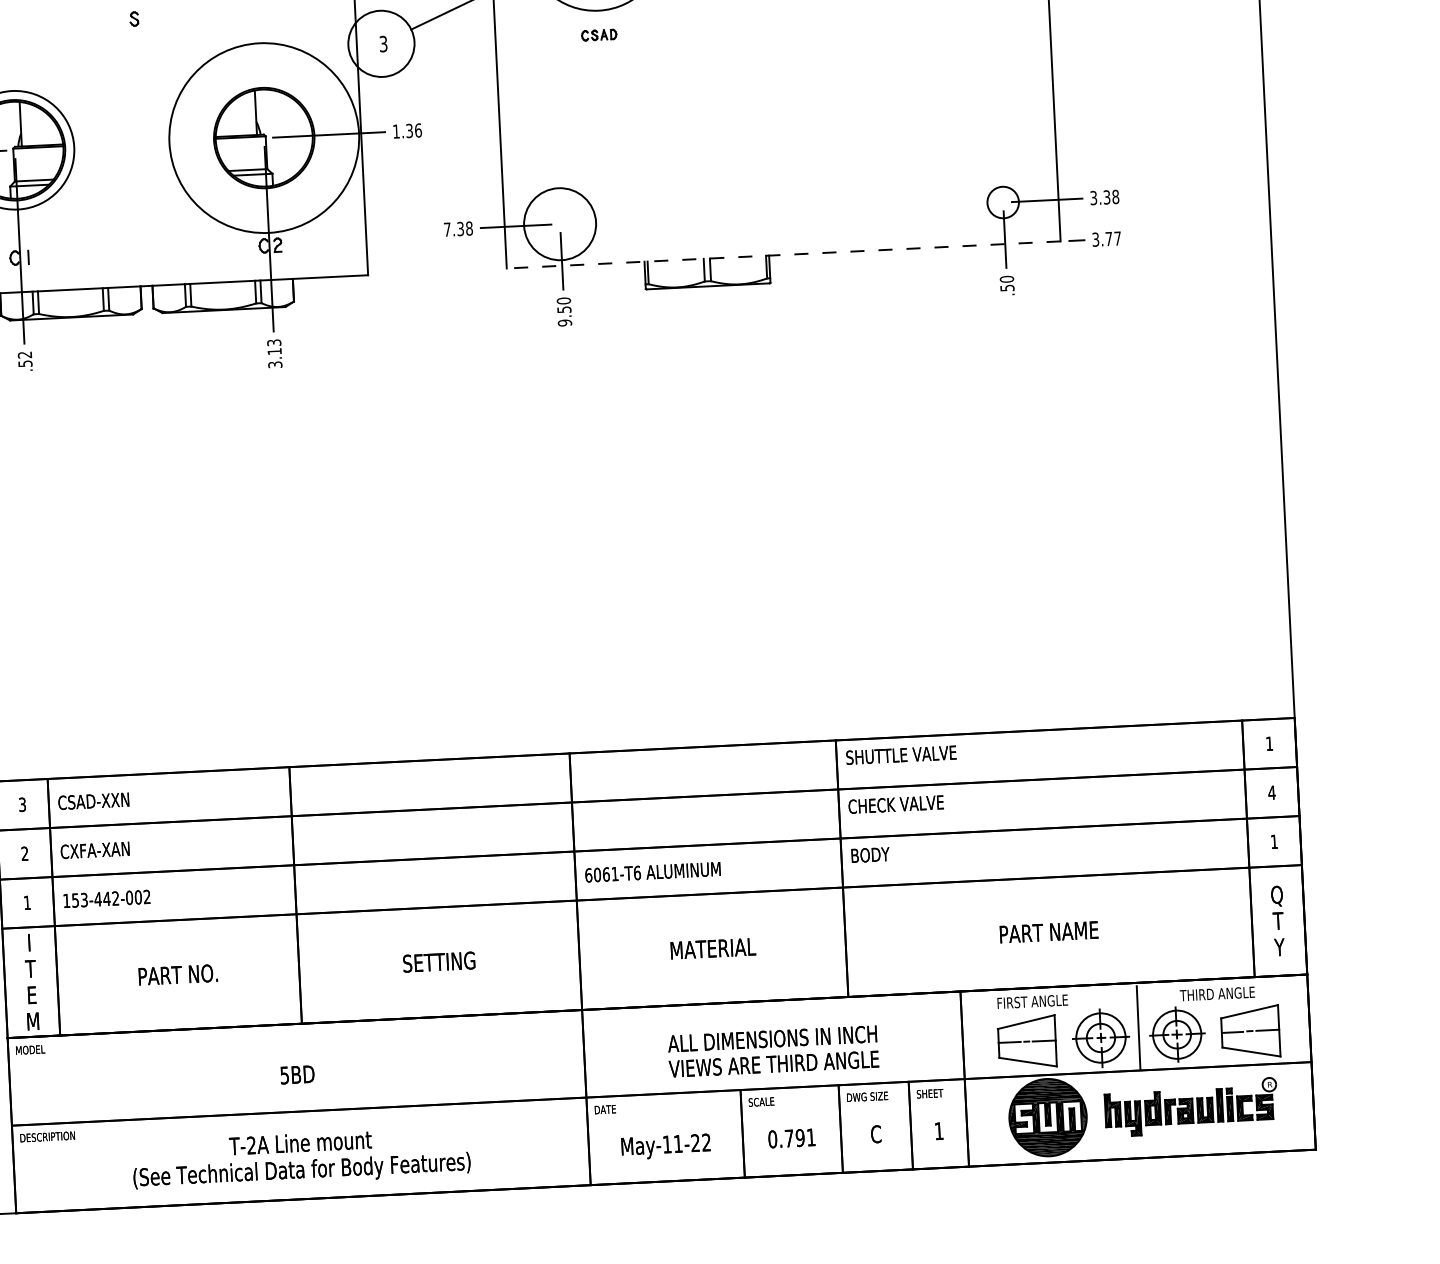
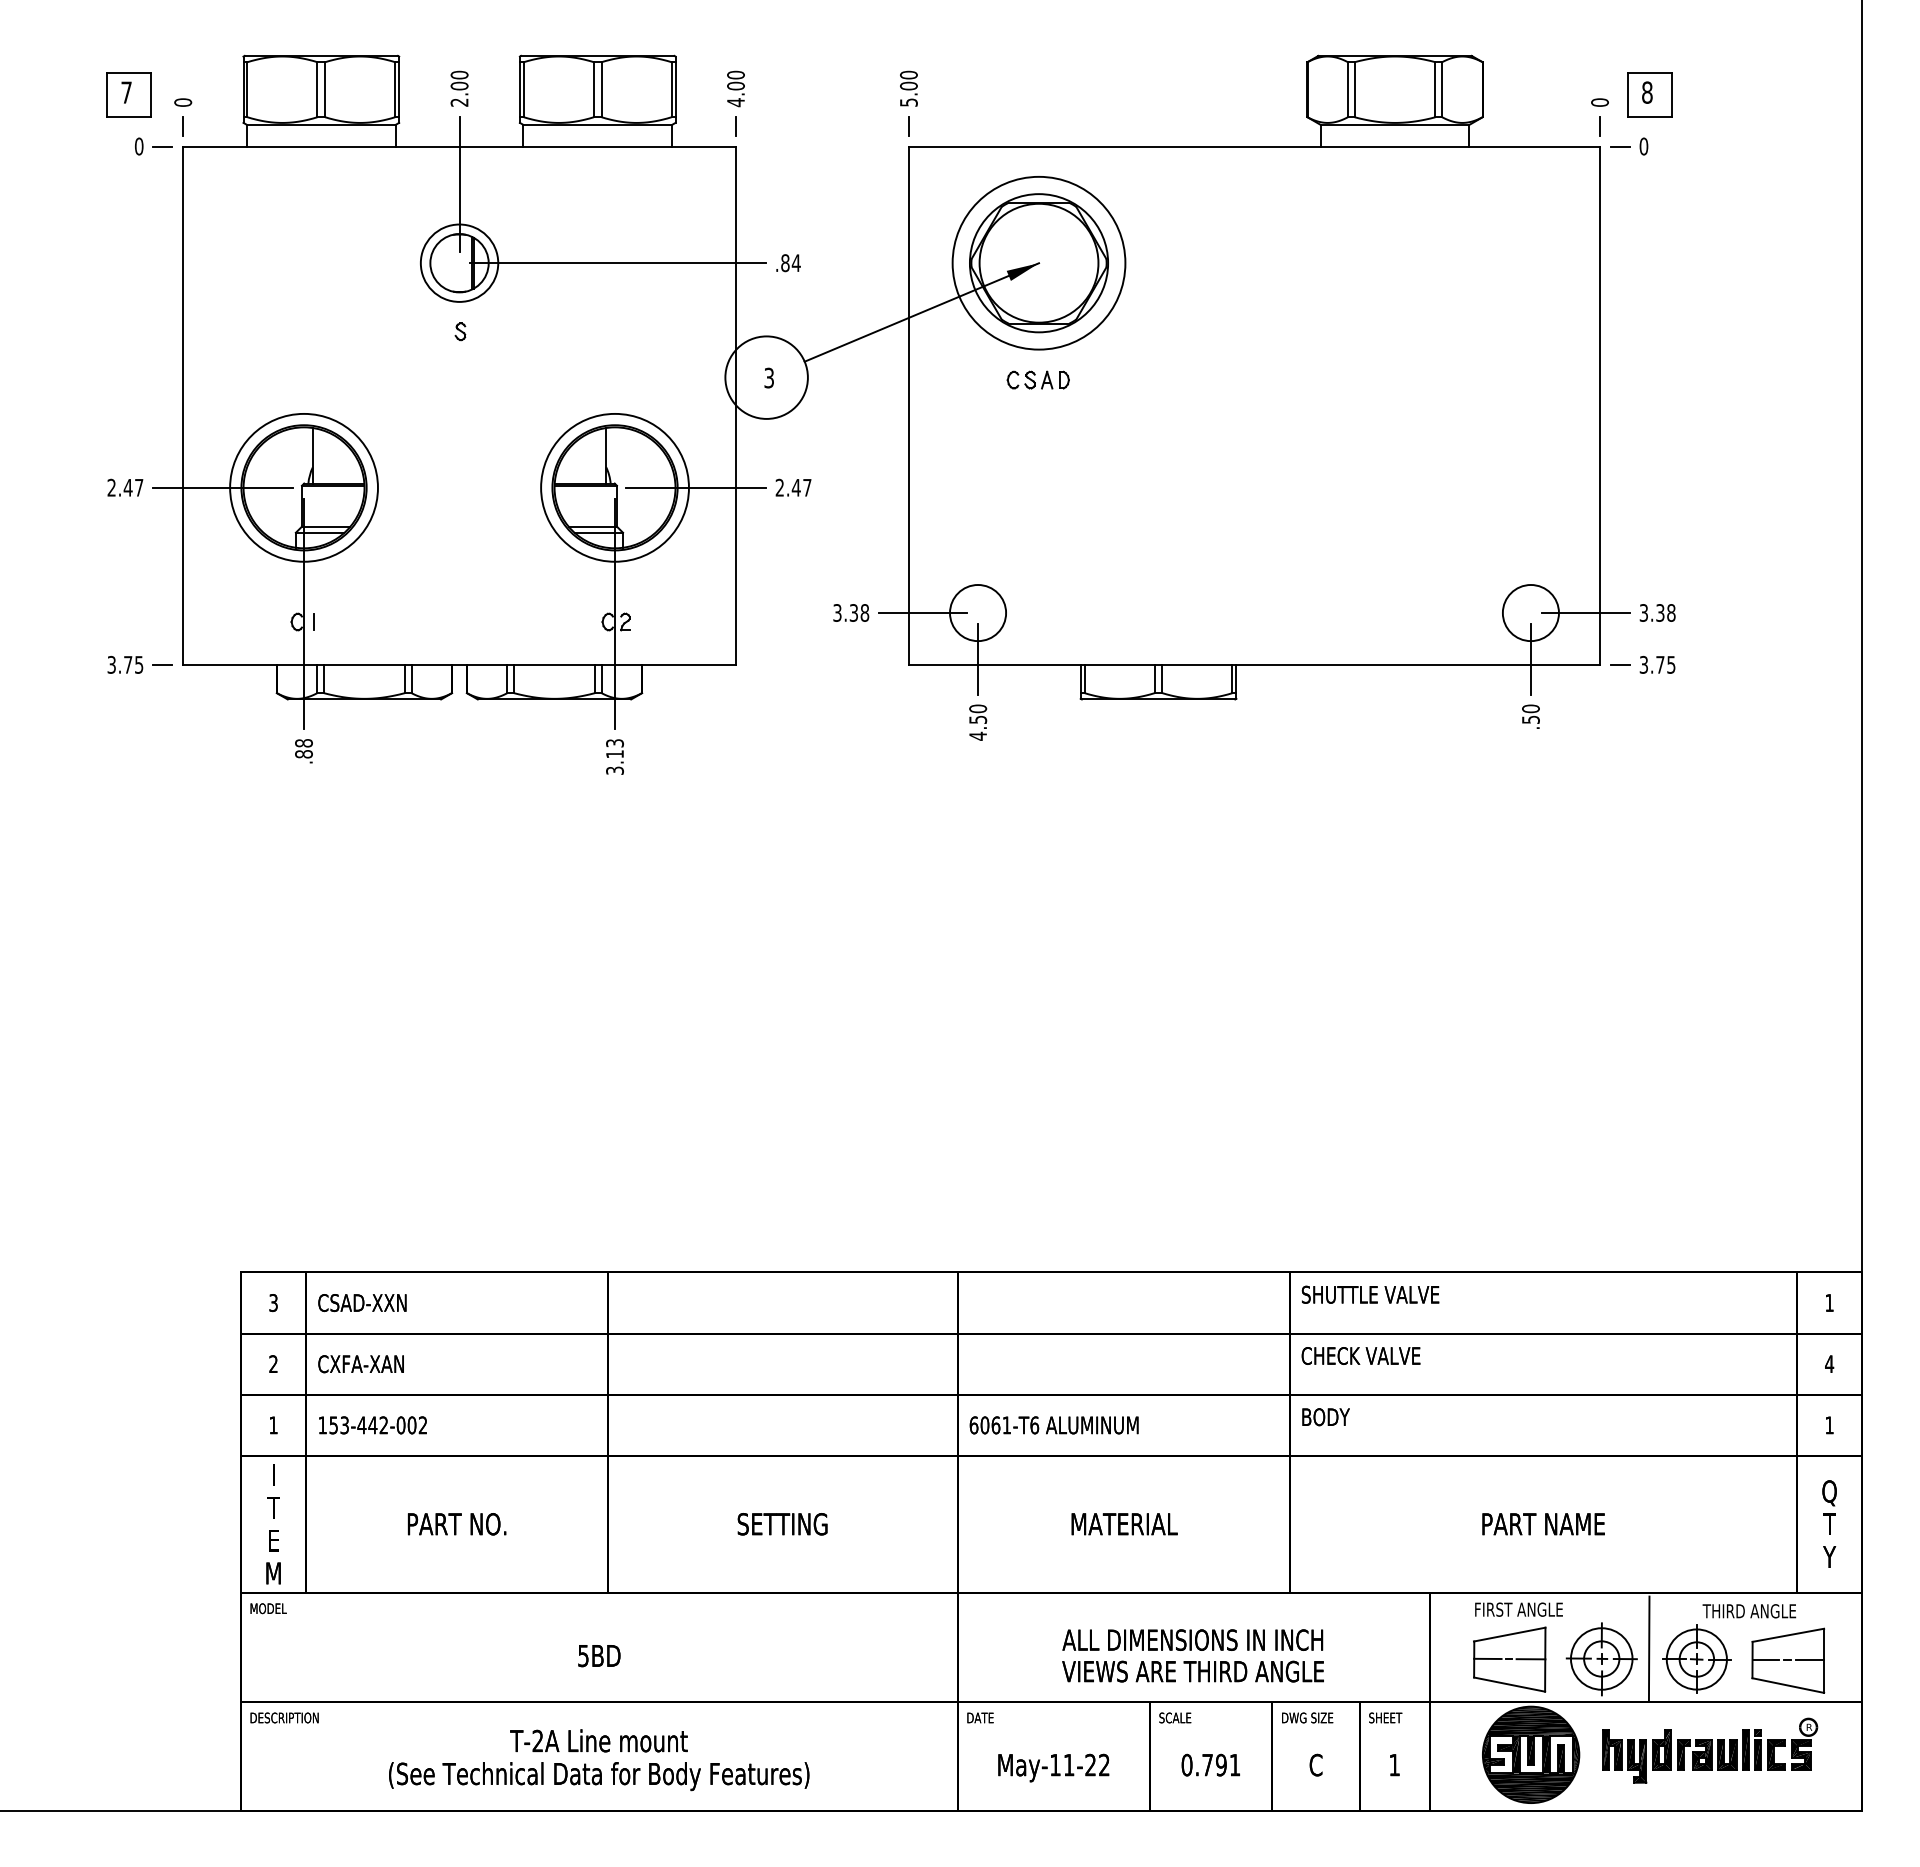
part: (598, 34) -> (1037, 379), size x1.43
text: (407, 130) -> (793, 487), 1.36 -> 2.47
circle: (263, 137) -> (614, 487), size x0.62
circle: (1002, 202) -> (1530, 613), size x1.43
circle: (560, 224) -> (978, 613), size x0.62
text: (447, 229) -> (837, 612), 7.38 -> 3.38
text: (1117, 238) -> (1671, 664), 3.77 -> 3.75
line: (783, 254) -> (1254, 664), dashed -> solid
text: (565, 322) -> (978, 735), 9.50 -> 4.50
text: (24, 359) -> (303, 748), .52 -> .88

